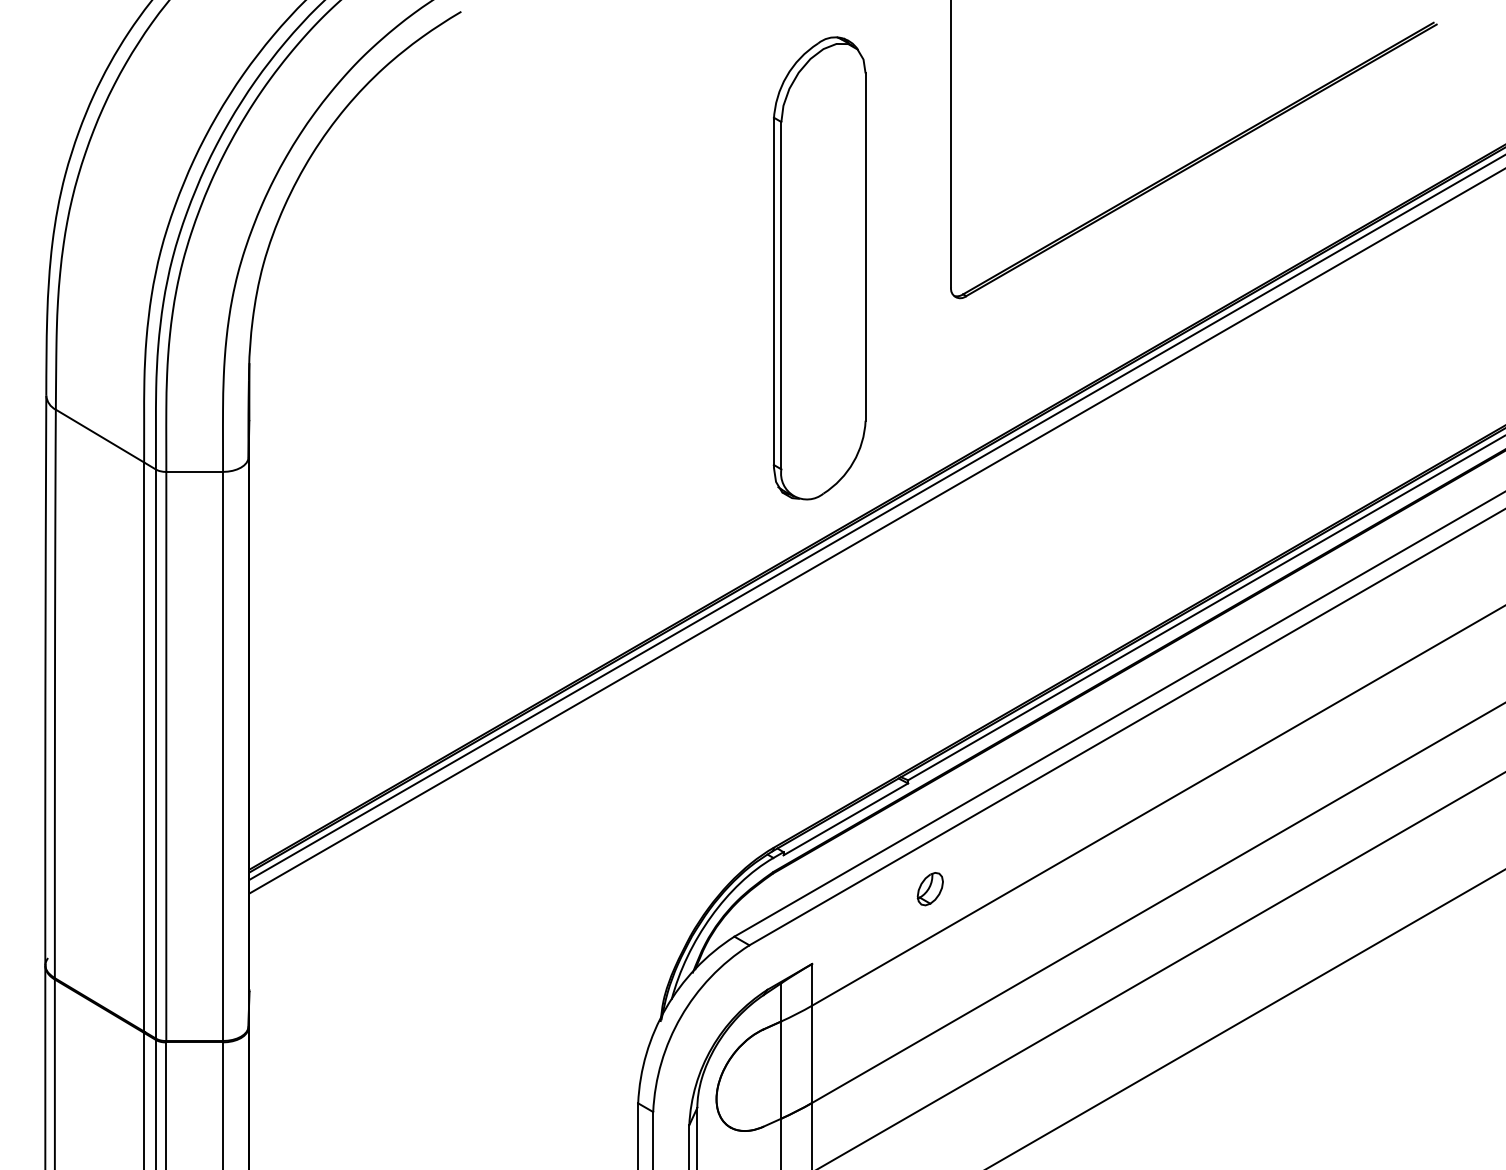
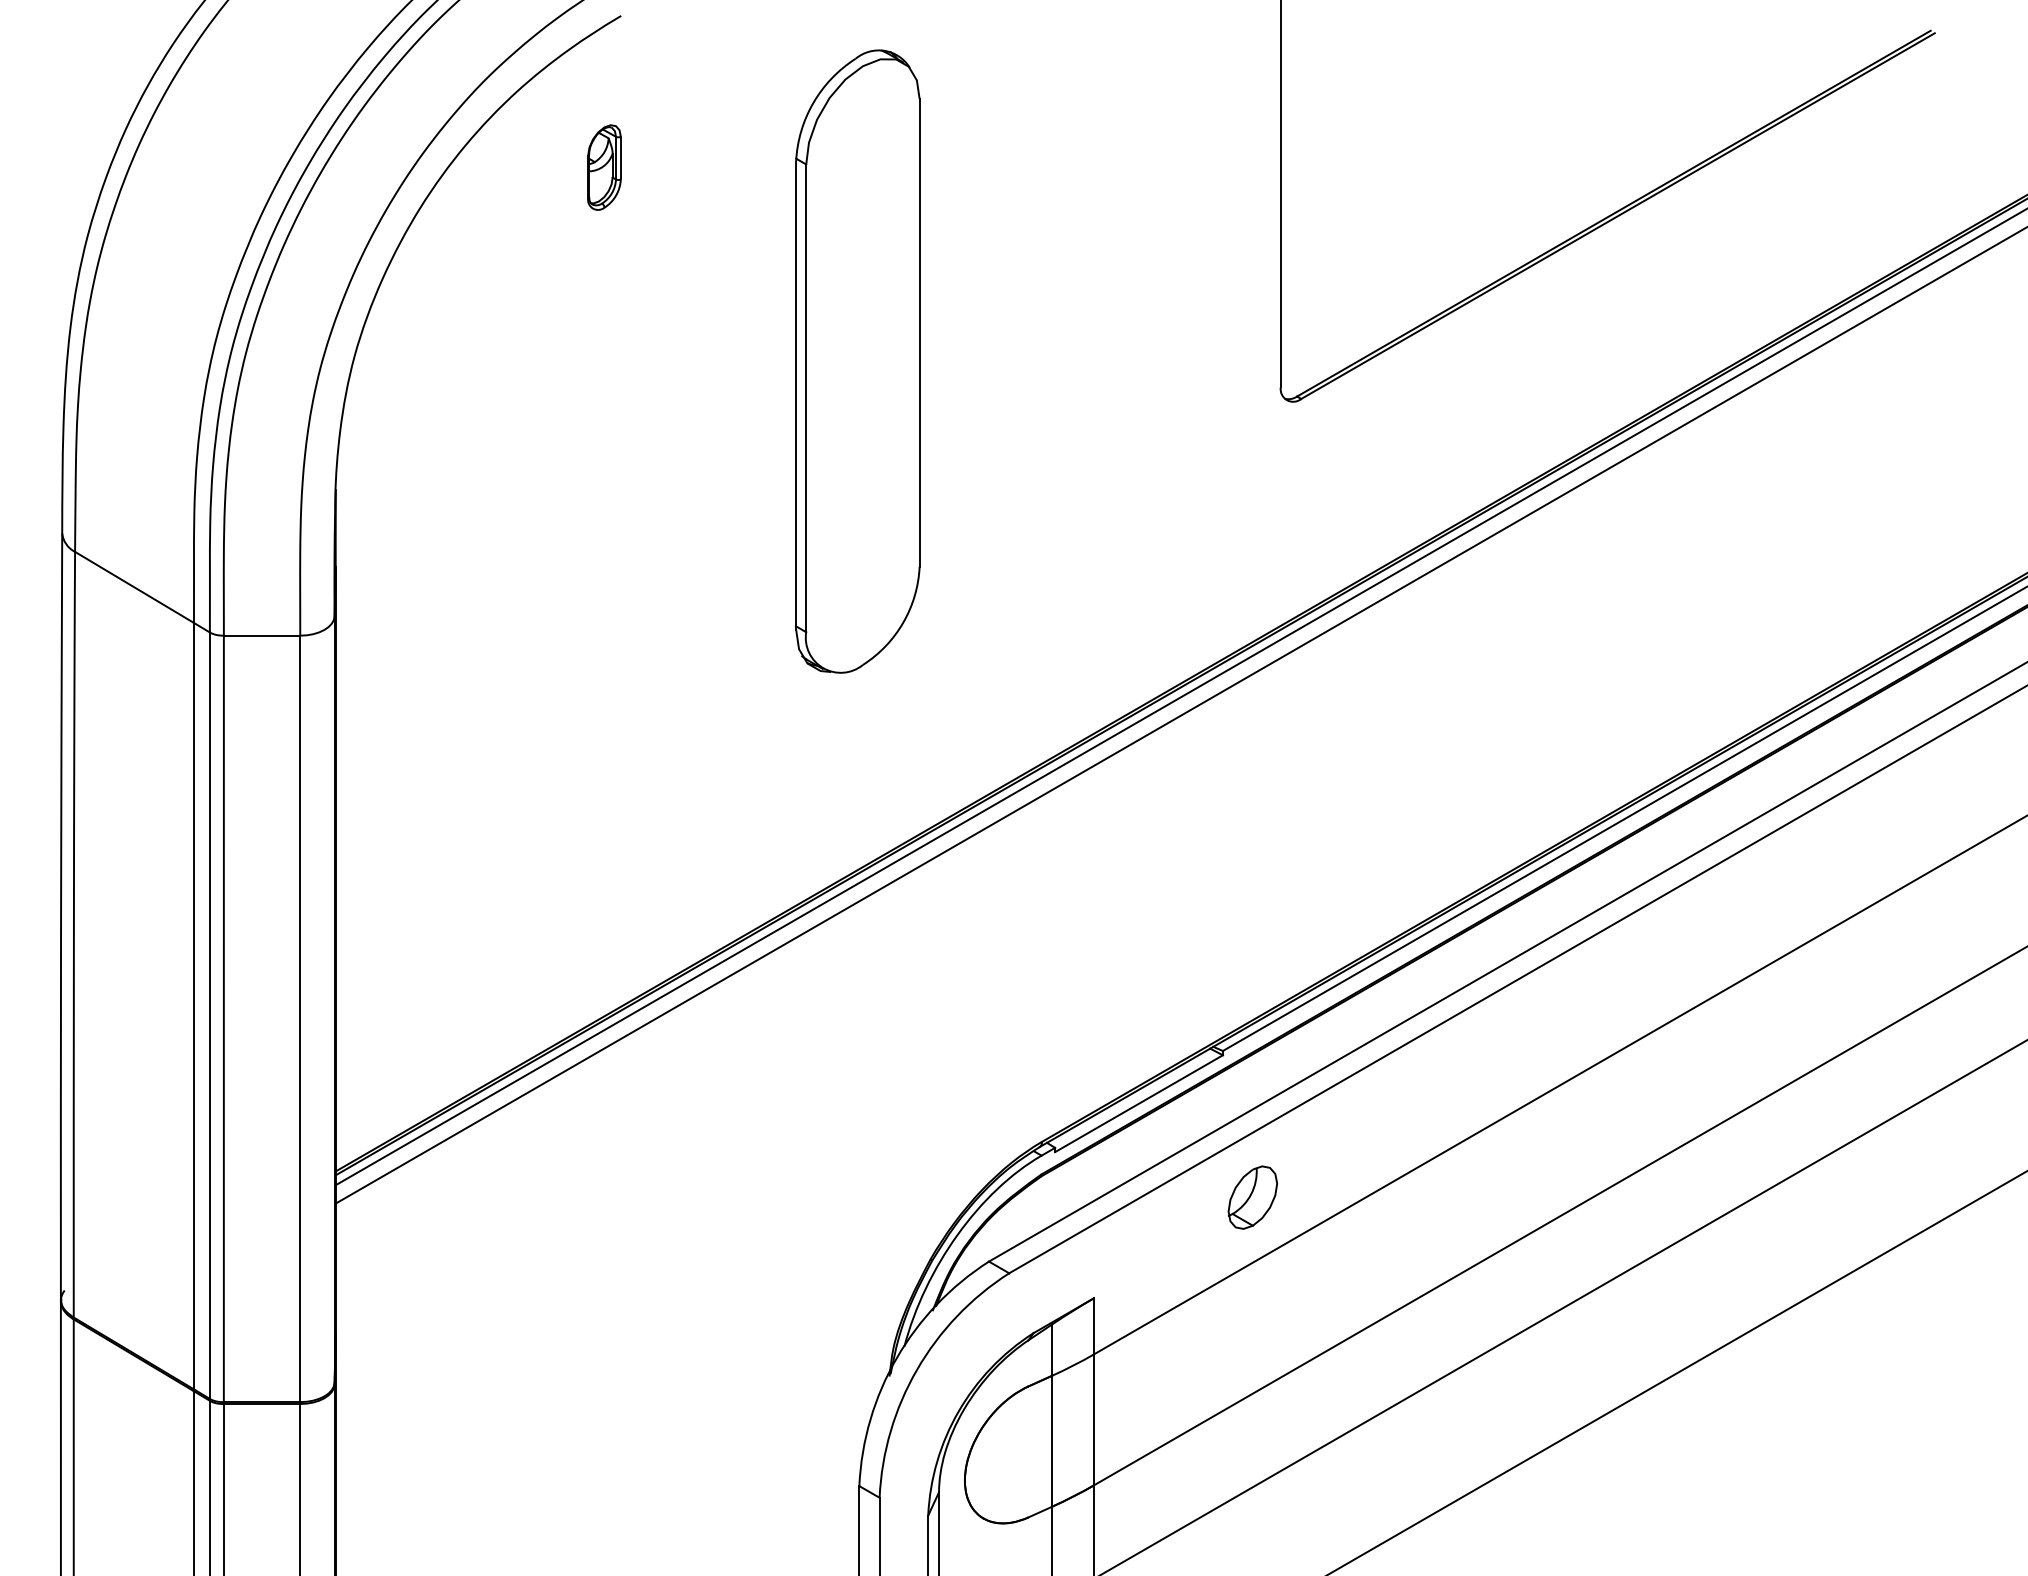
part: (448, 124) -> (604, 167), added
part: (819, 268) -> (857, 361), moved
part: (930, 889) -> (1252, 1197), size x1.43

